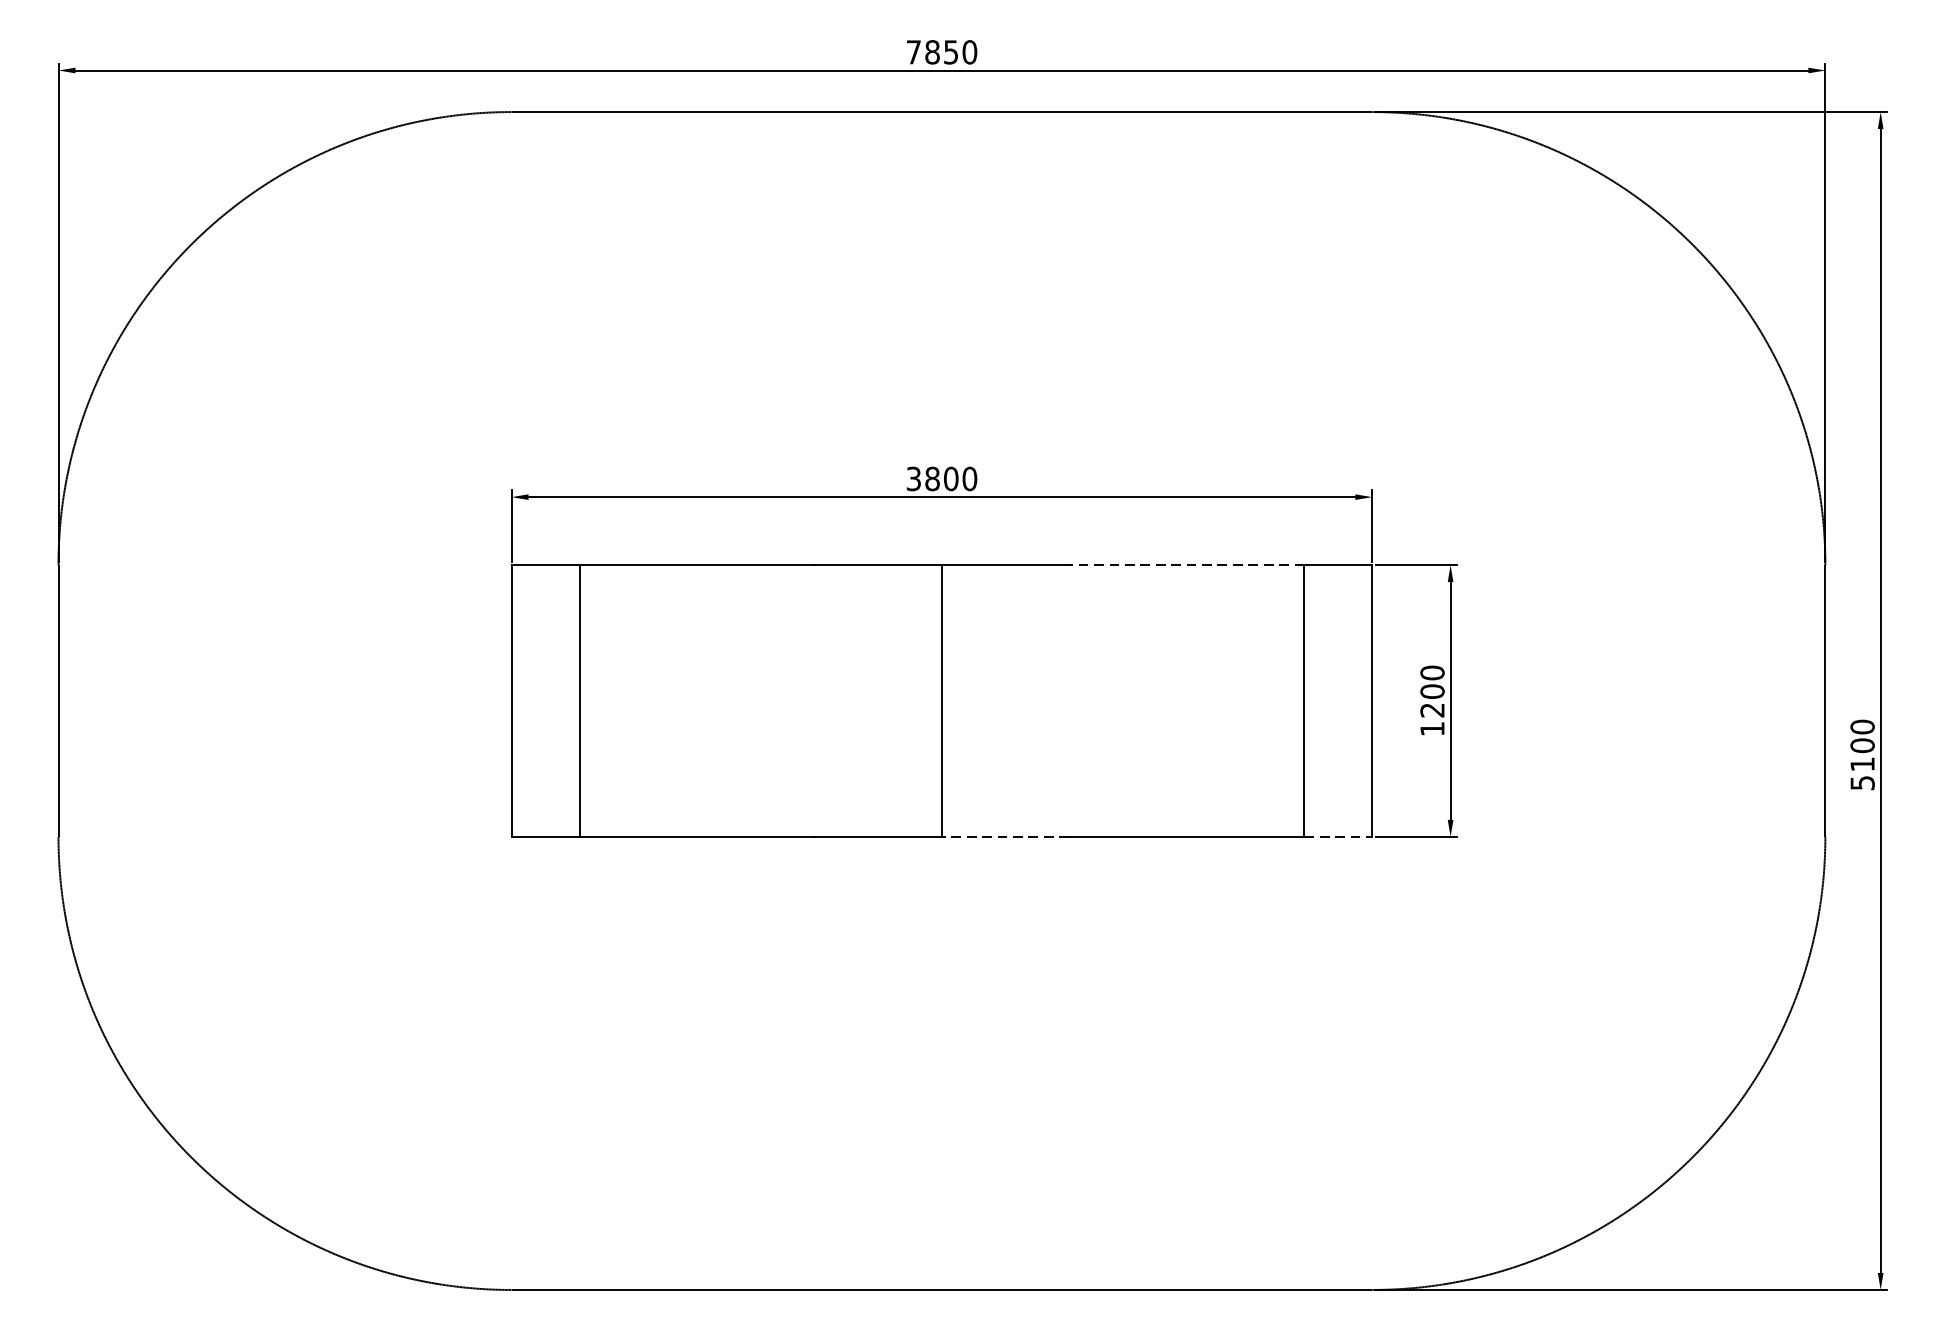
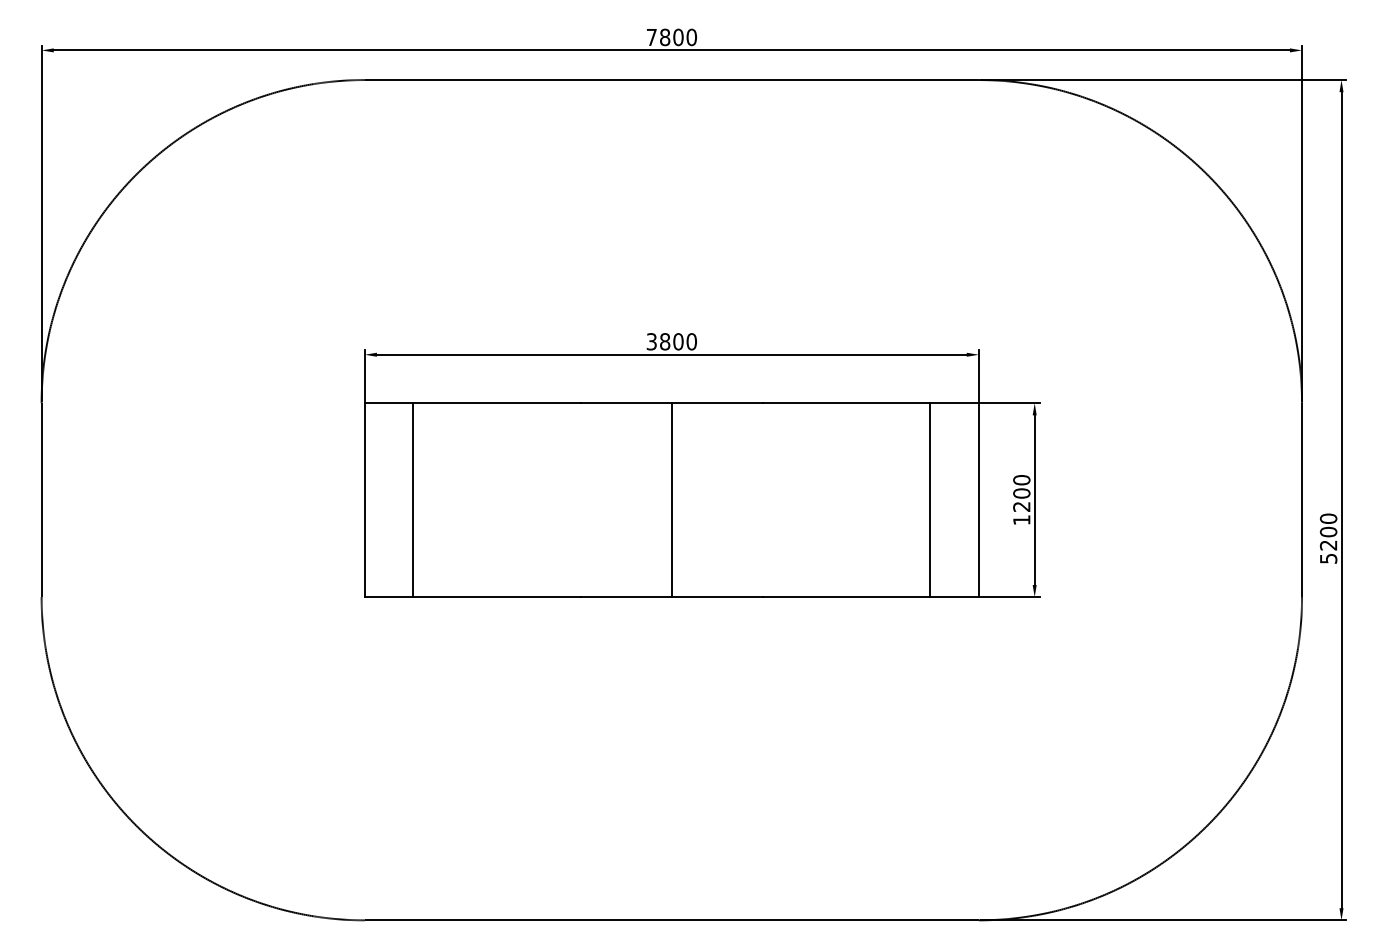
text: (951, 52) -> (678, 37), 7850 -> 7800
line: (1186, 565) -> (846, 403), dashed -> solid
text: (1861, 764) -> (1327, 545), 5100 -> 5200
line: (1004, 837) -> (716, 597), dashed -> solid
line: (1339, 837) -> (955, 597), dashed -> solid

